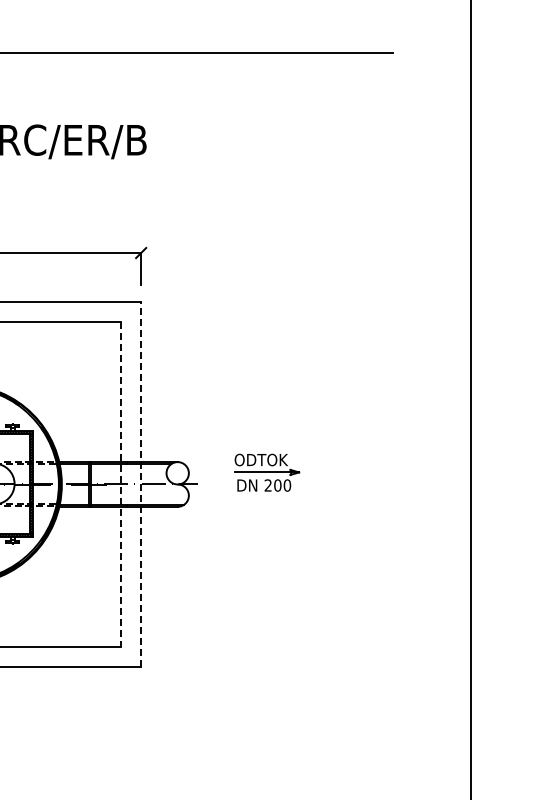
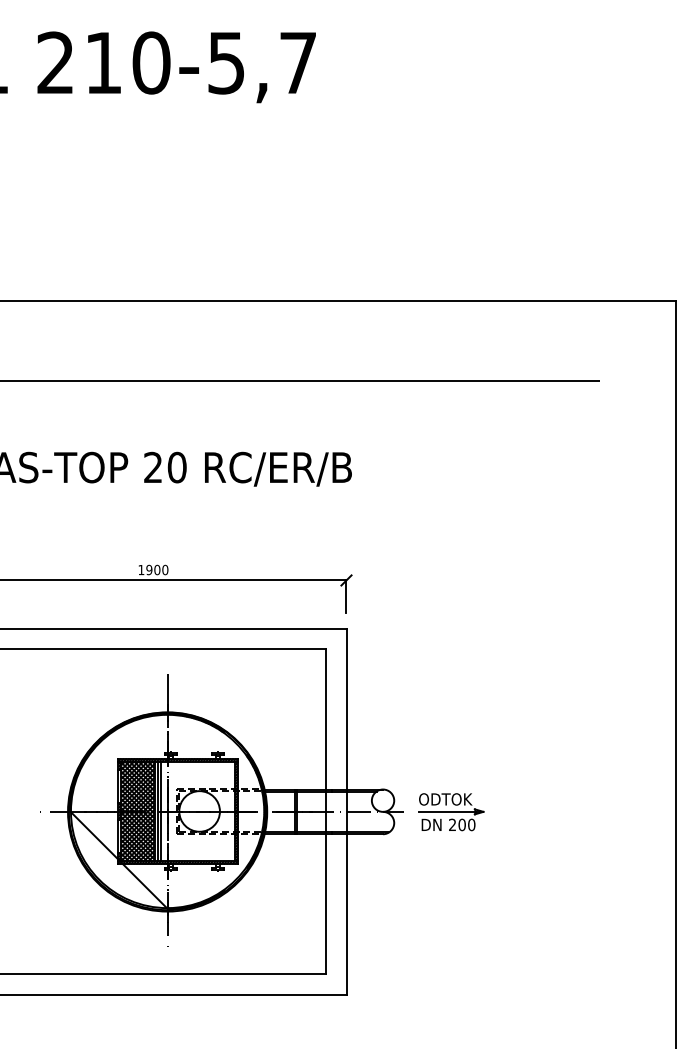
part: (267, 473) -> (451, 812), moved
line: (121, 484) -> (326, 811), dashed -> solid
line: (141, 484) -> (346, 811), dashed -> solid

